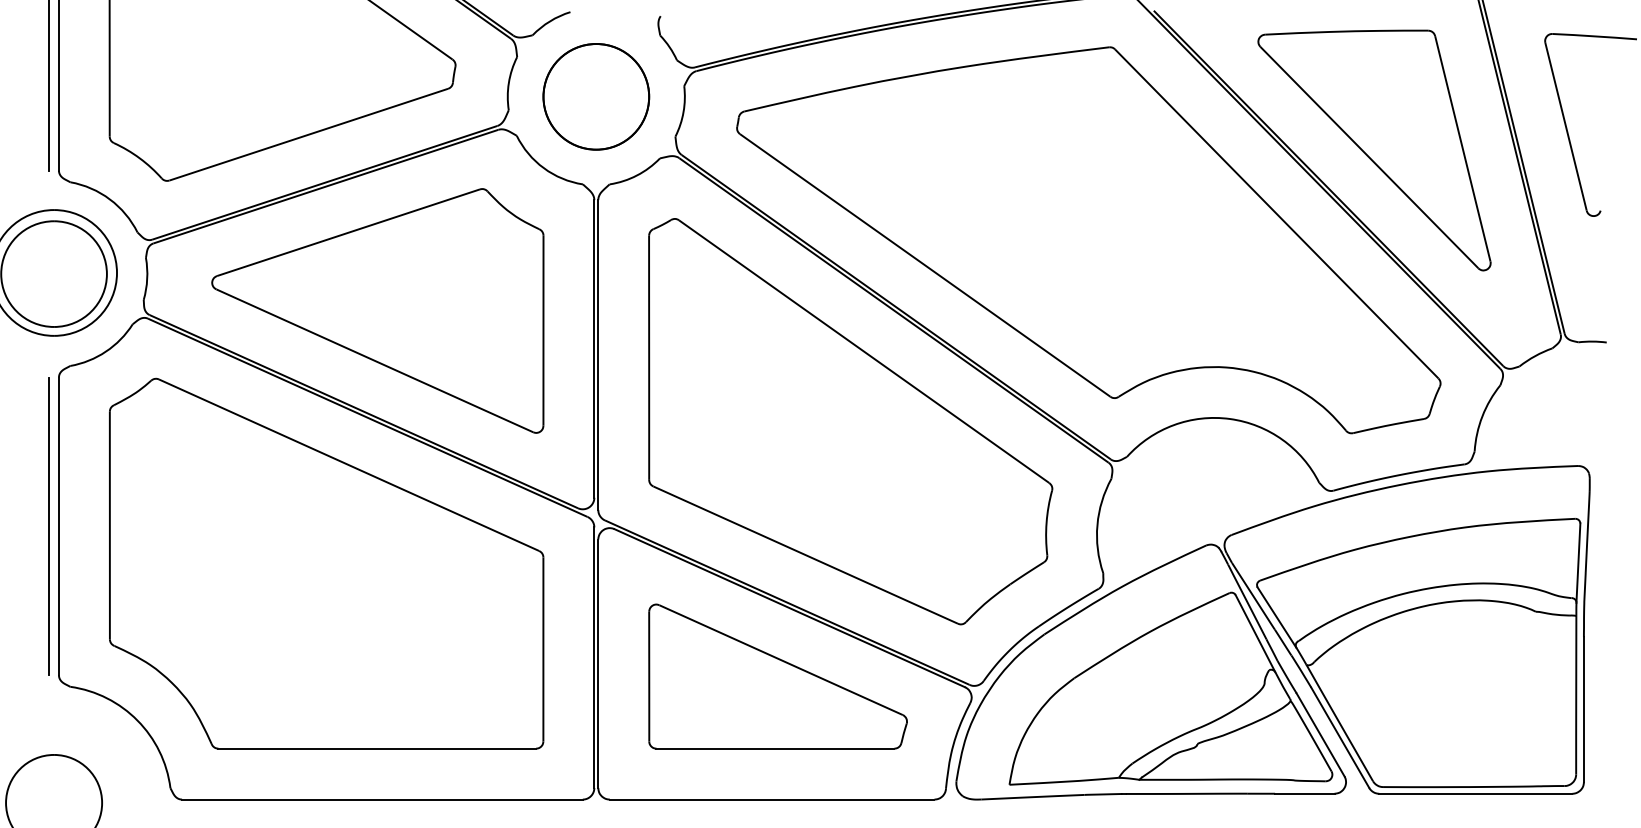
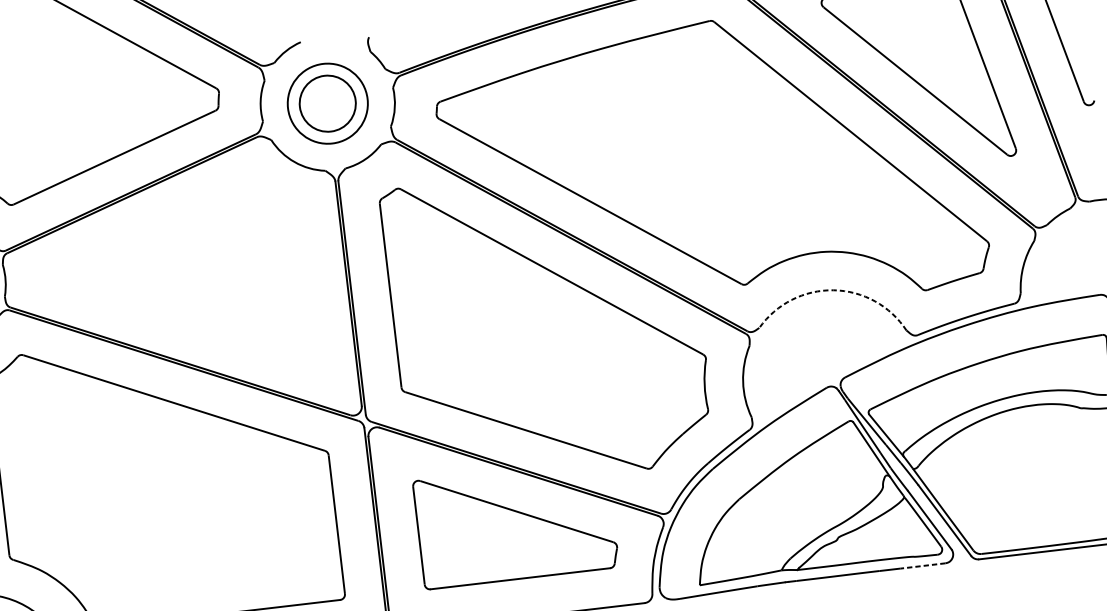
circle: (596, 96) -> (327, 103), size x0.7
part: (377, 310) -> (181, 283), removed
arc: (1229, 419) -> (833, 290), solid -> dashed
line: (1304, 793) -> (922, 565), solid -> dashed

